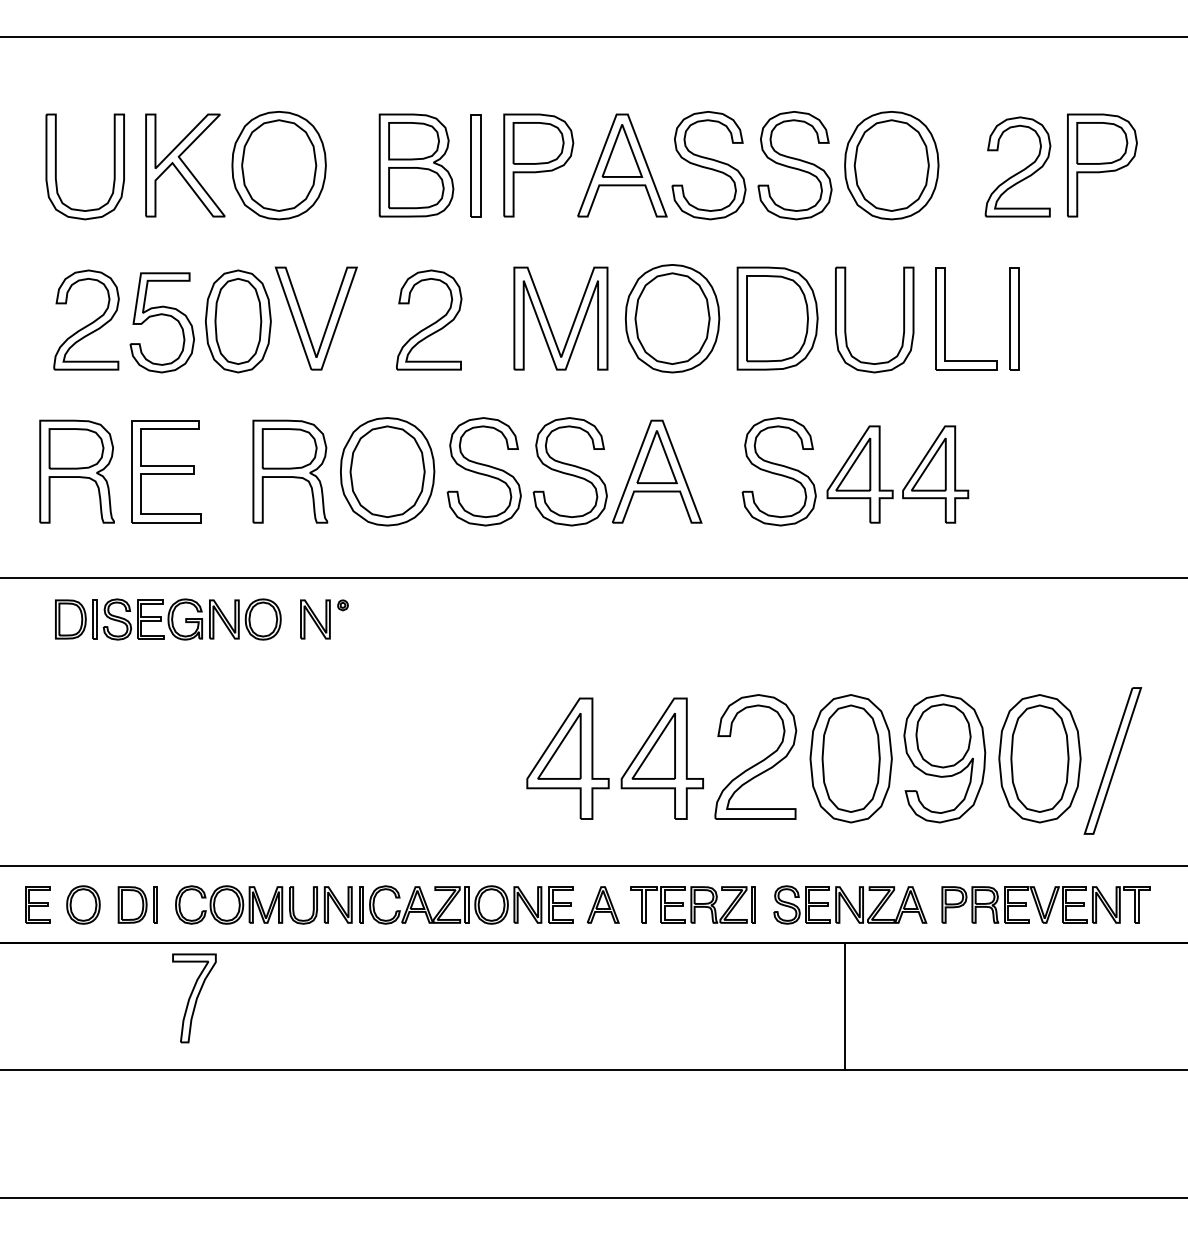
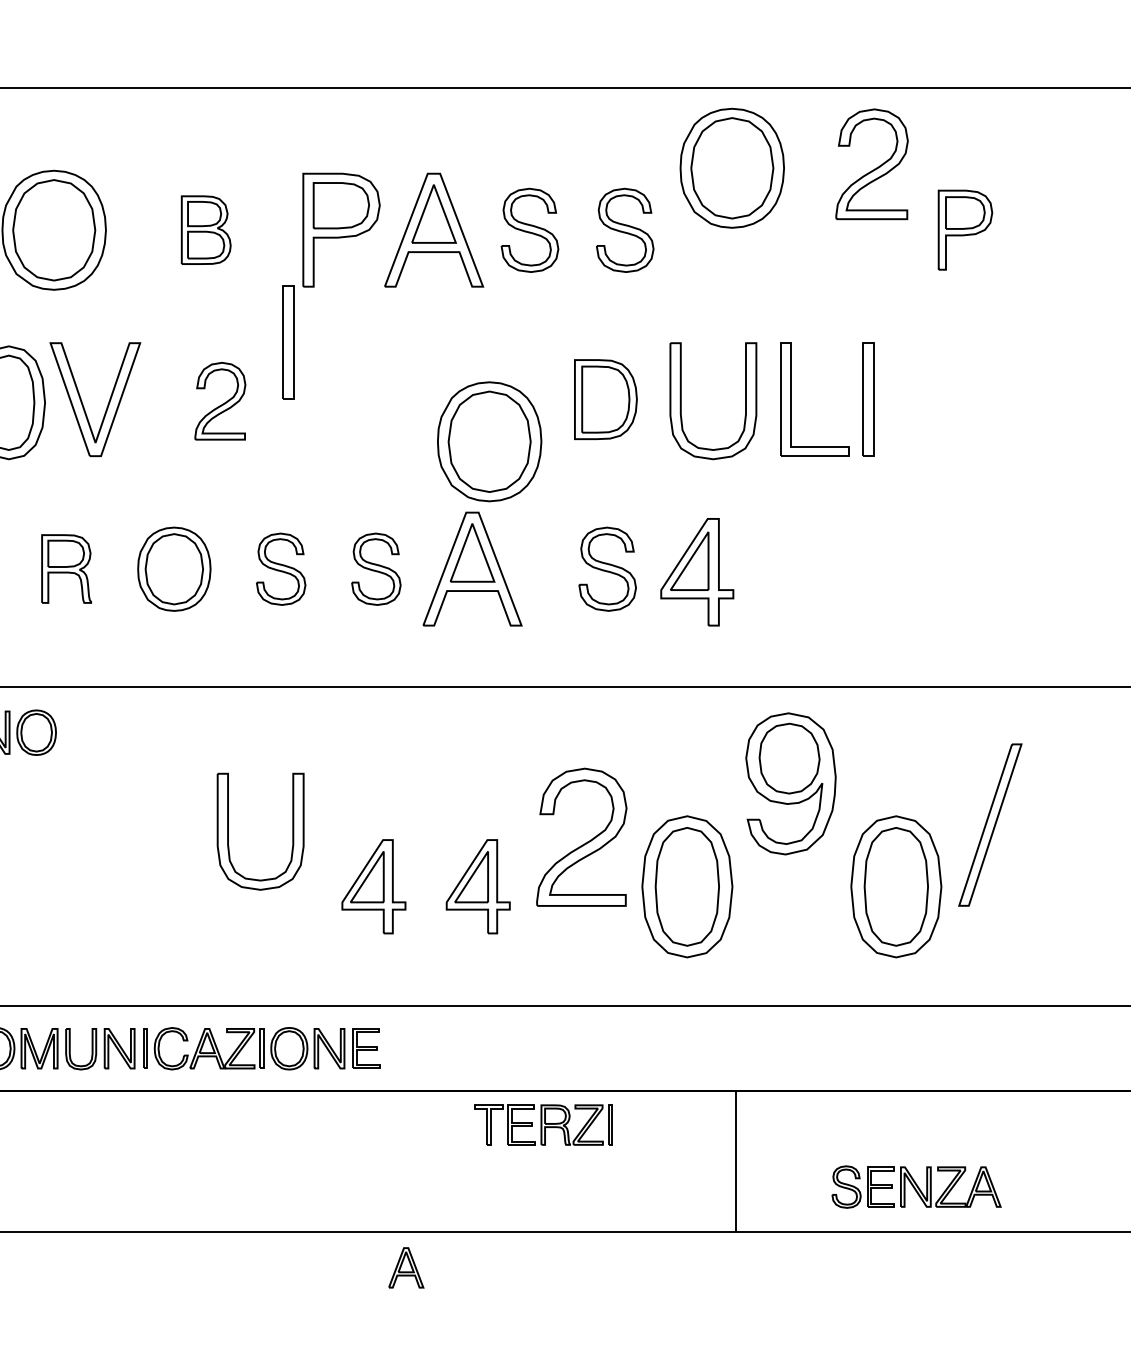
part: (416, 165) -> (206, 230), size x0.6
part: (475, 165) -> (288, 341), moved
part: (708, 165) -> (529, 230), size x0.7
part: (794, 165) -> (624, 230), size x0.7
part: (891, 165) -> (731, 168), moved
part: (1102, 165) -> (965, 230), size x0.7
part: (1017, 166) -> (871, 163), moved
part: (672, 318) -> (489, 441), moved
part: (777, 318) -> (605, 399), size x0.7
part: (429, 319) -> (220, 400), size x0.7
part: (549, 322) -> (353, 403), removed
part: (290, 471) -> (66, 568), size x0.6
part: (387, 471) -> (174, 568), size x0.7
part: (483, 471) -> (280, 568), size x0.6
part: (569, 471) -> (375, 568), size x0.6
part: (778, 471) -> (606, 568), size x0.7
part: (935, 474) -> (780, 572), removed
part: (324, 619) -> (104, 732), removed
part: (437, 708) -> (229, 831), added
part: (567, 758) -> (373, 886), size x0.7
part: (661, 758) -> (477, 886), size x0.7
part: (944, 758) -> (790, 783), moved
part: (1112, 760) -> (989, 824), moved
part: (757, 762) -> (583, 843), moved
part: (603, 904) -> (406, 1267), moved
part: (692, 904) -> (542, 1124), moved
part: (850, 904) -> (916, 1186), moved
part: (1045, 904) -> (902, 1048), removed
line: (844, 1006) -> (735, 1161), moved

